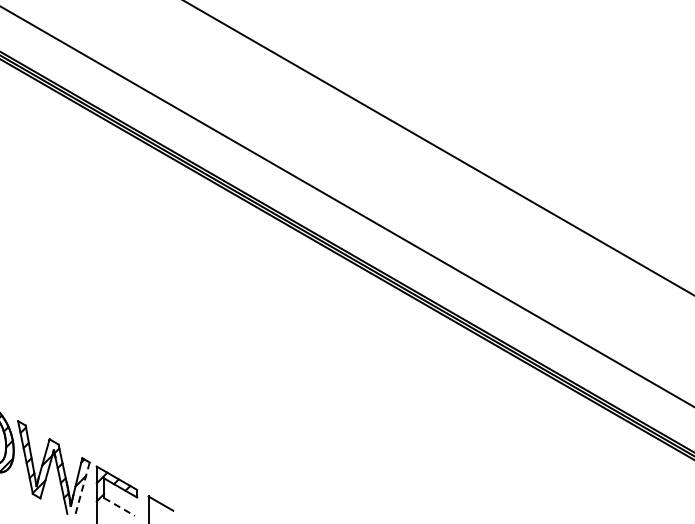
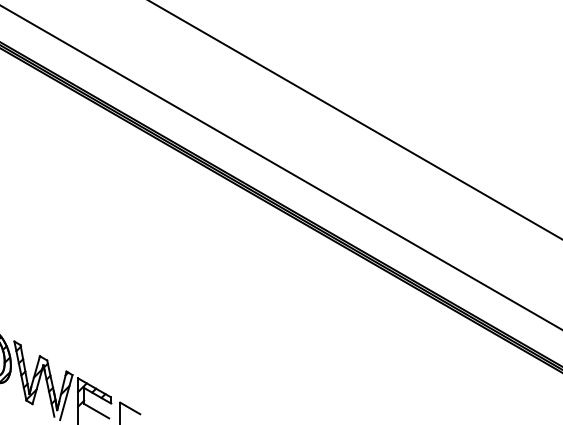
line: (82, 490) -> (66, 397), dashed -> solid
line: (119, 506) -> (96, 410), dashed -> solid

